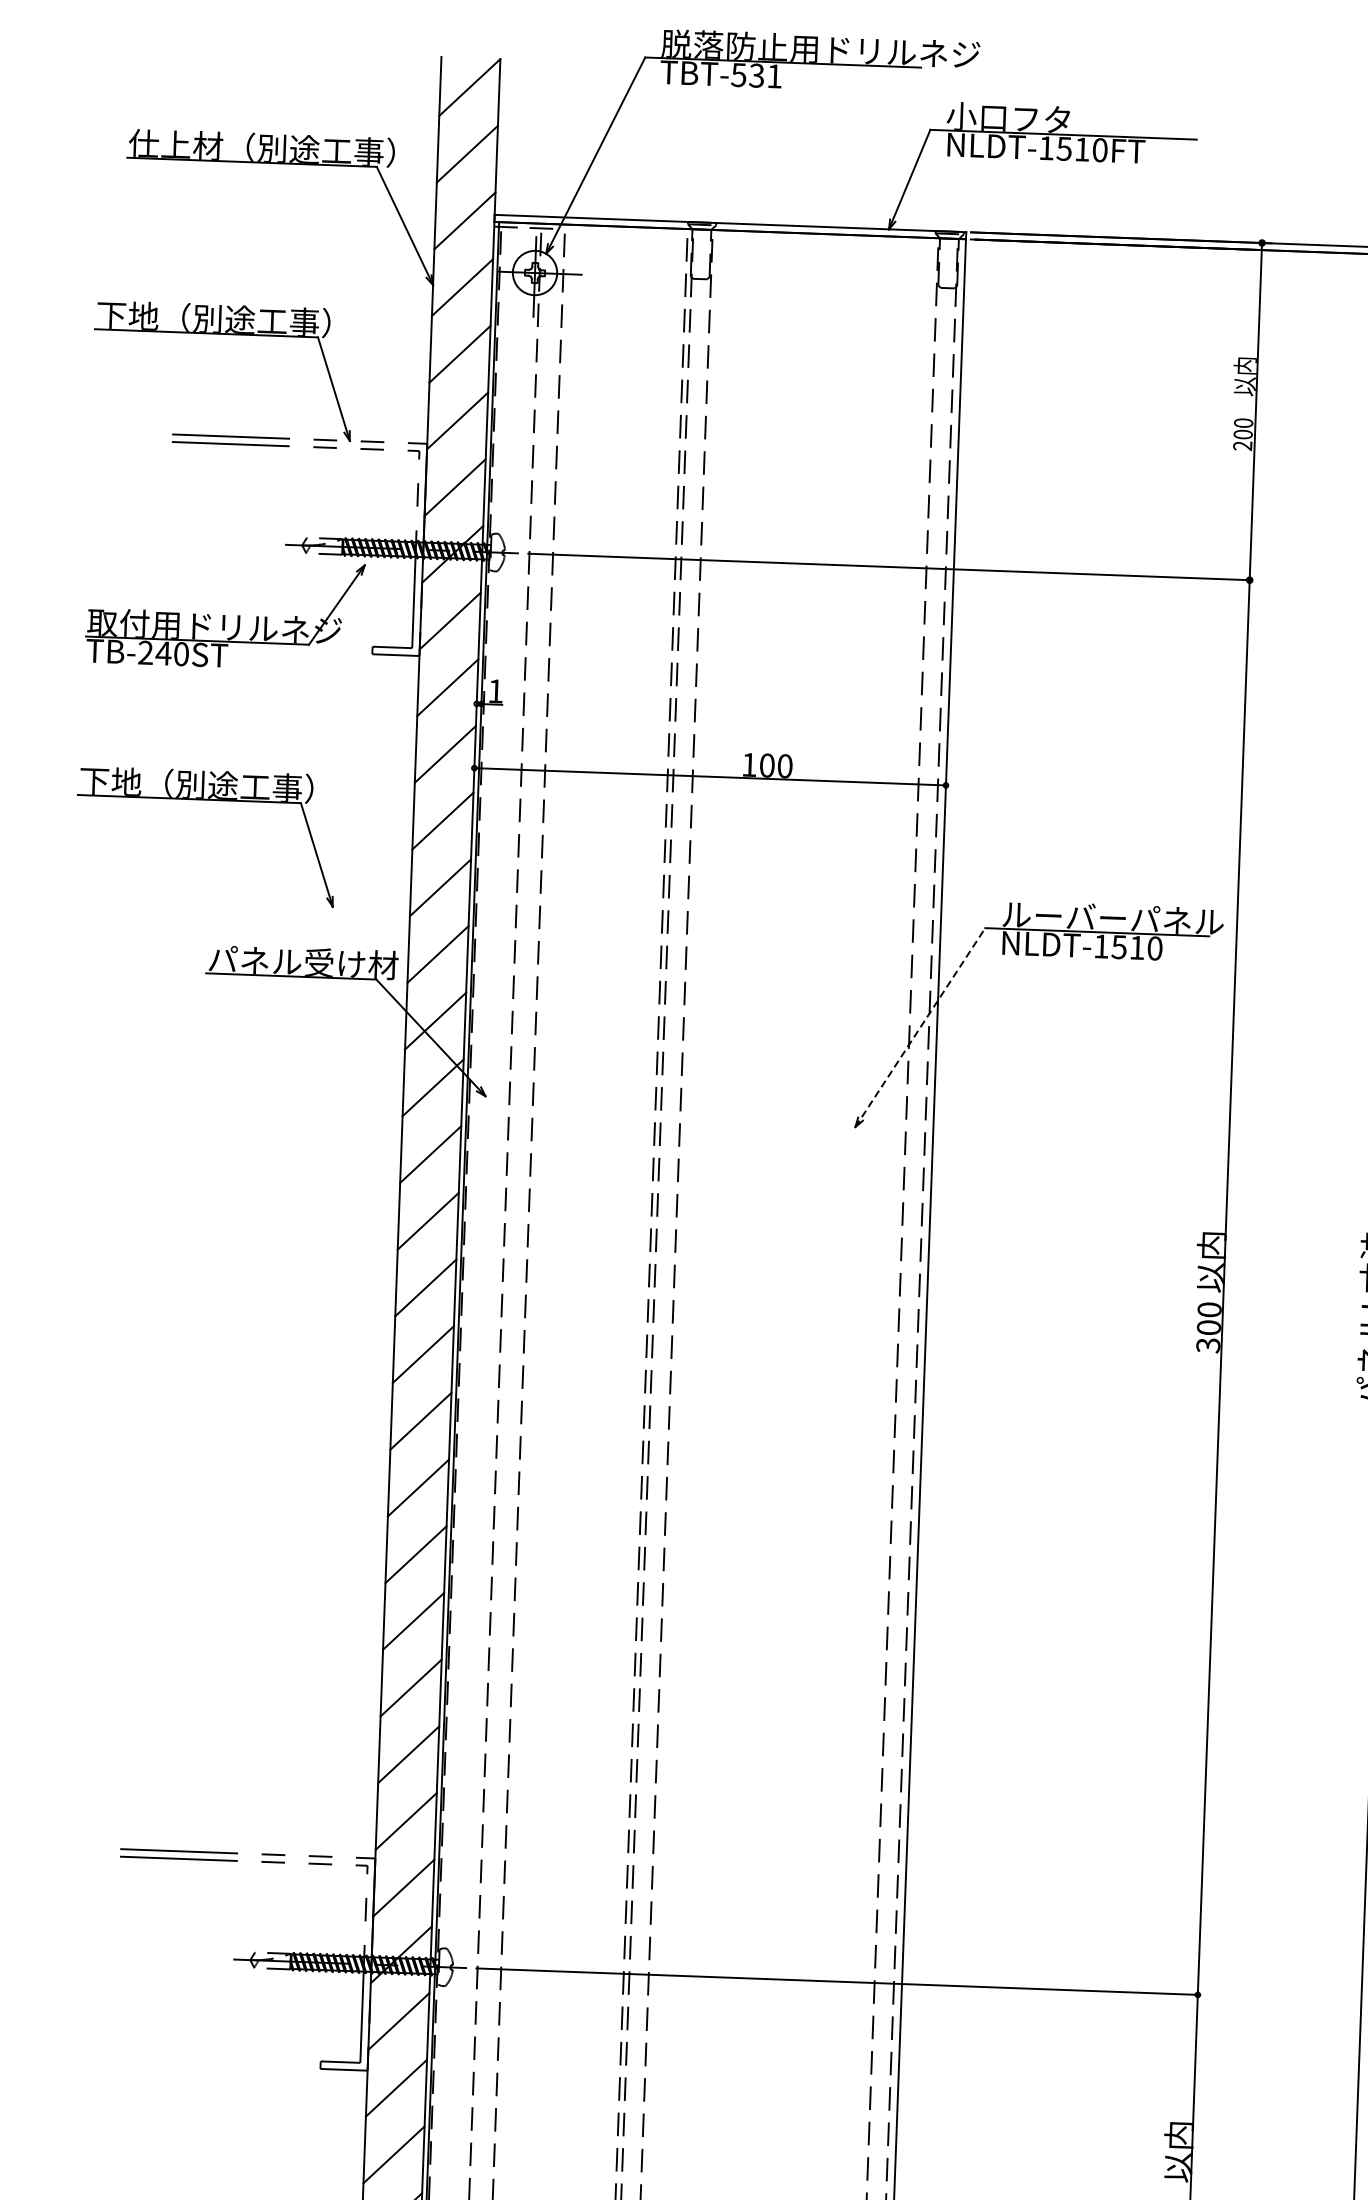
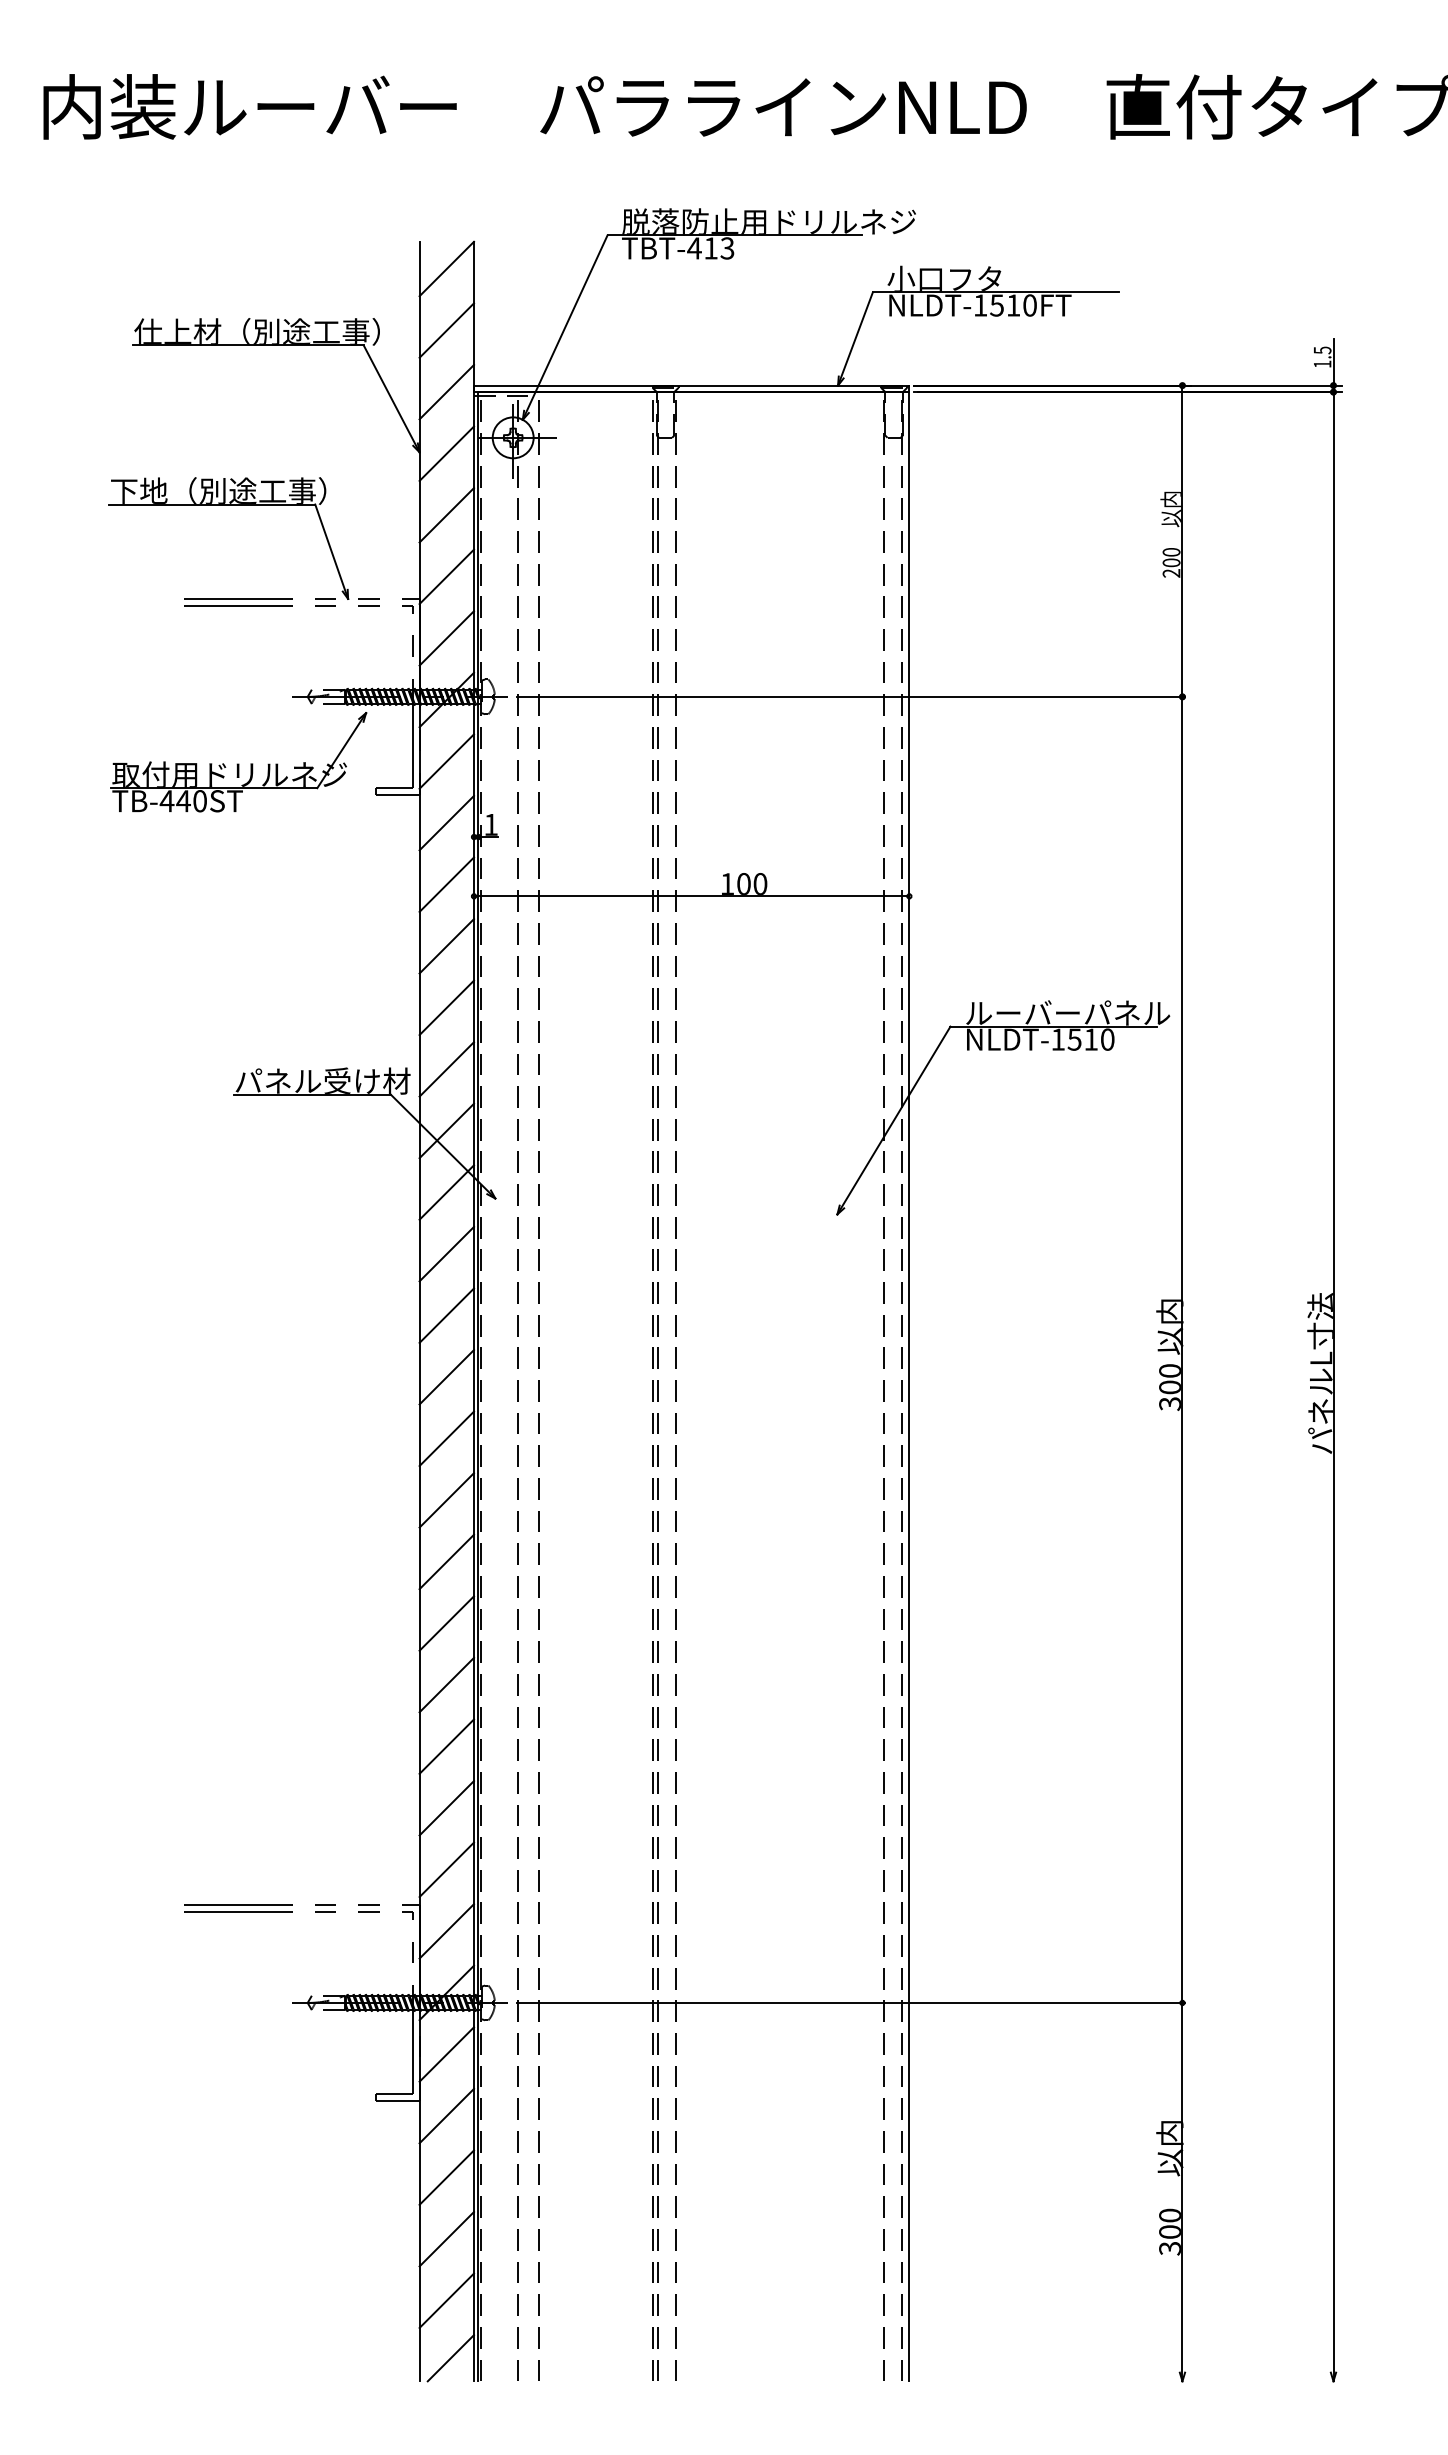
text: (756, 75) -> (710, 248), TBT-531 -> TBT-413
text: (145, 653) -> (166, 801), TB-240ST -> TB-440ST
part: (206, 800) -> (228, 935), removed
line: (919, 1027) -> (893, 1120), dashed -> solid

